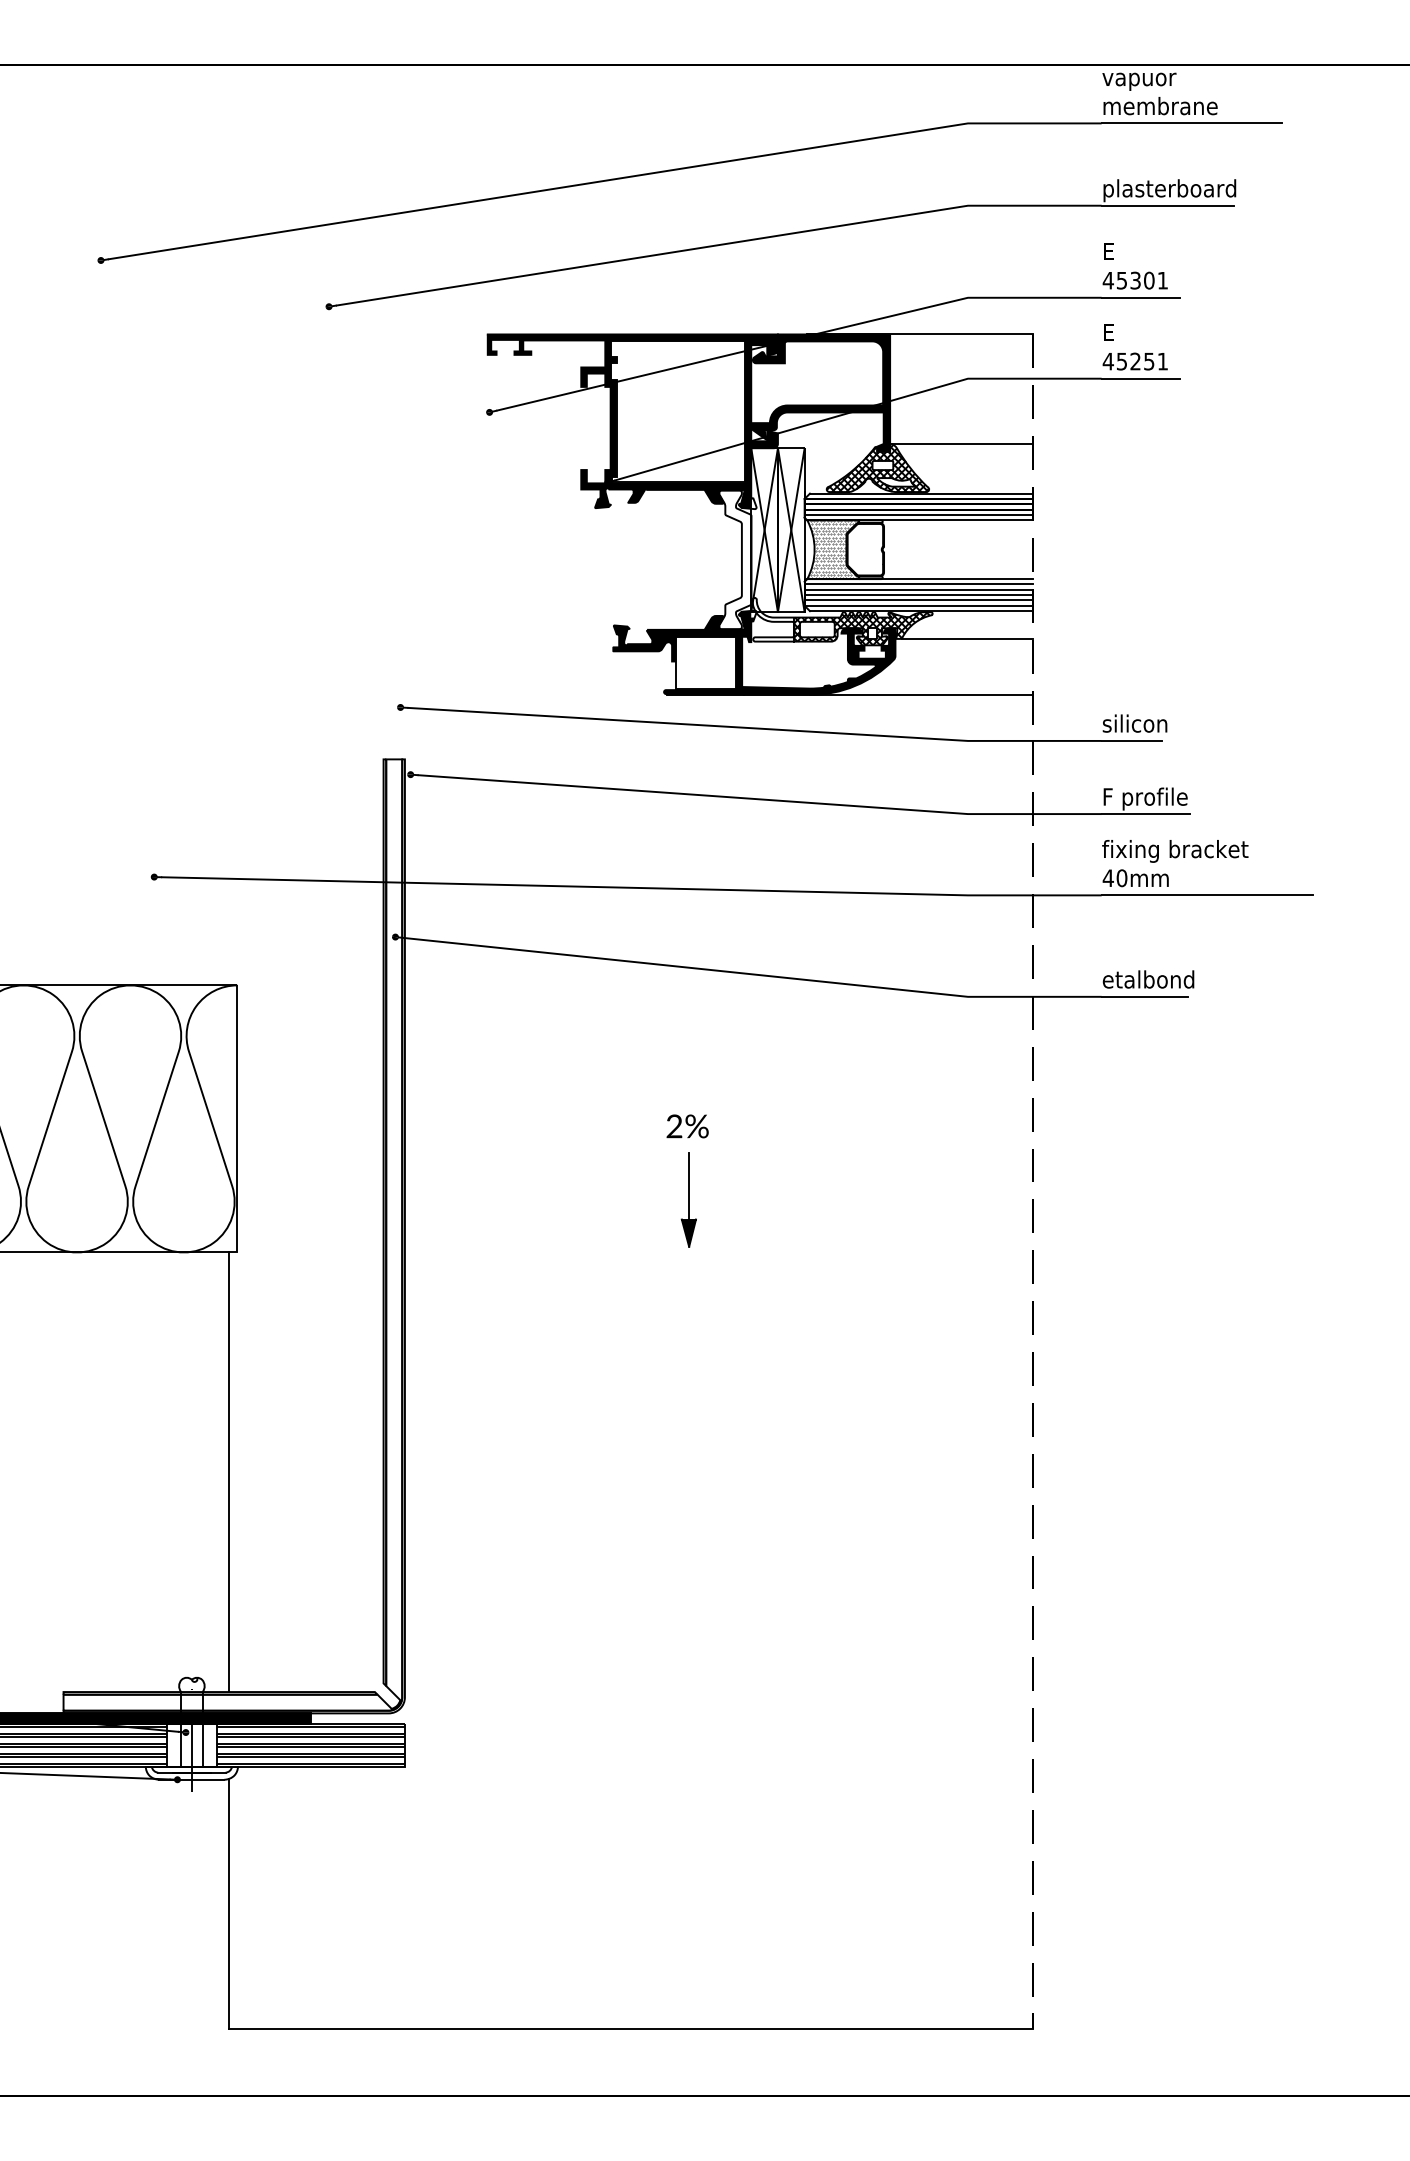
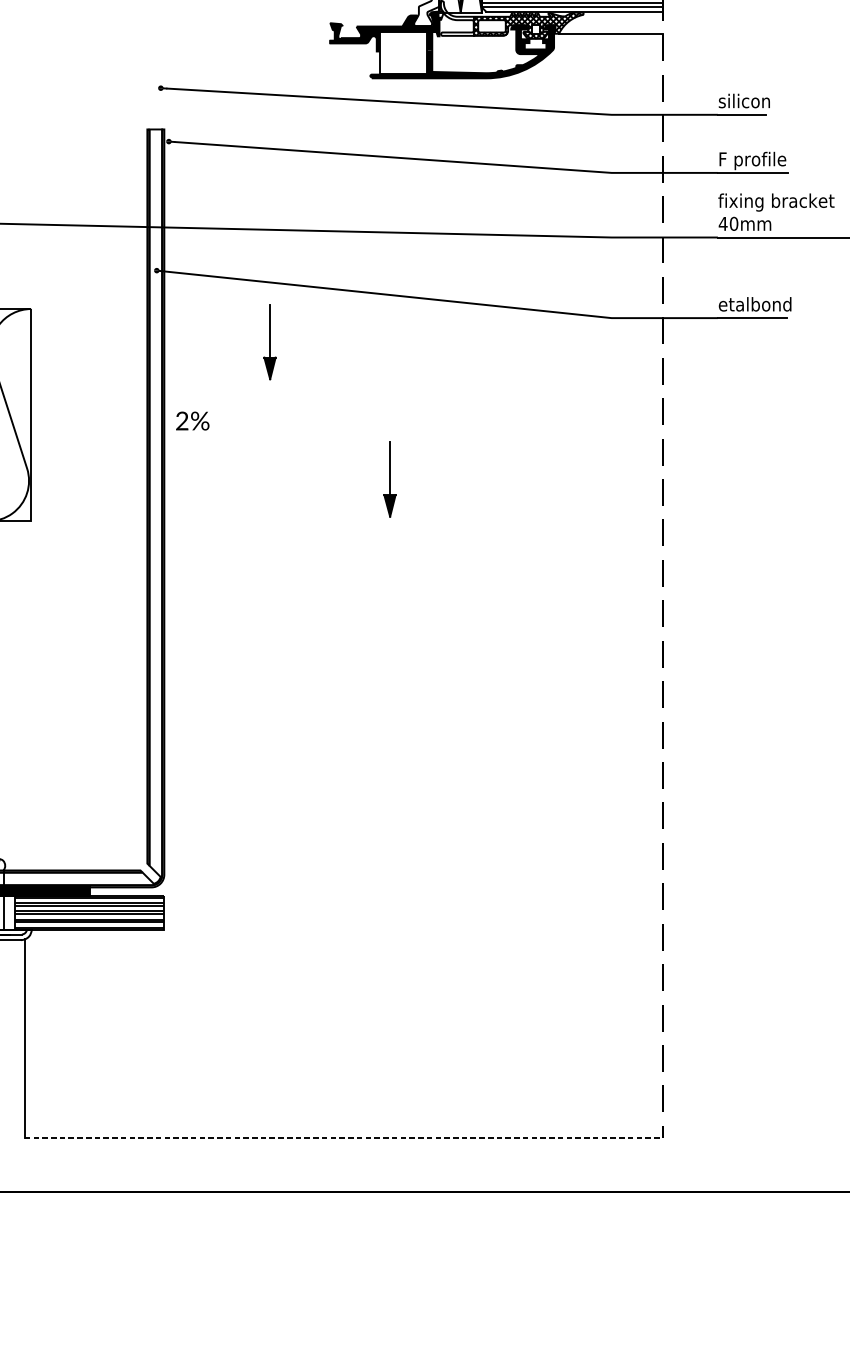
line: (921, 695) -> (574, 78), removed
part: (537, 1026) -> (269, 341), added
text: (687, 1126) -> (192, 421), moved
line: (229, 1472) -> (24, 696), removed
line: (631, 2028) -> (344, 1137), solid -> dashed

